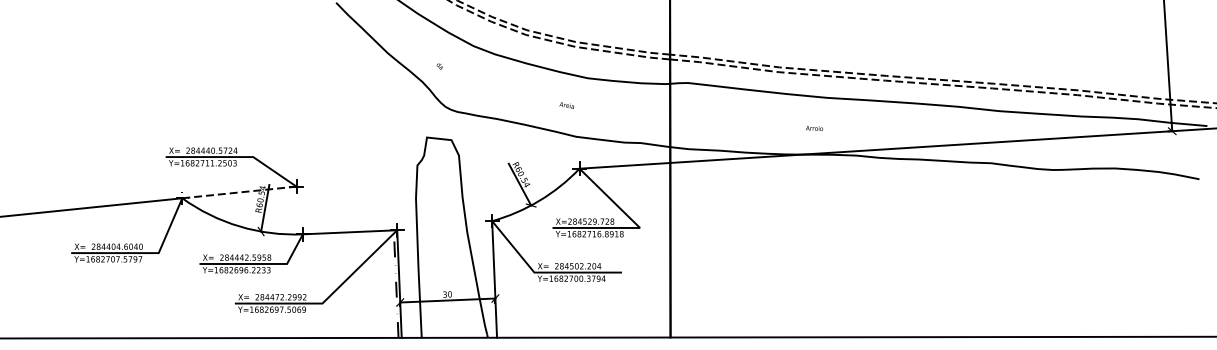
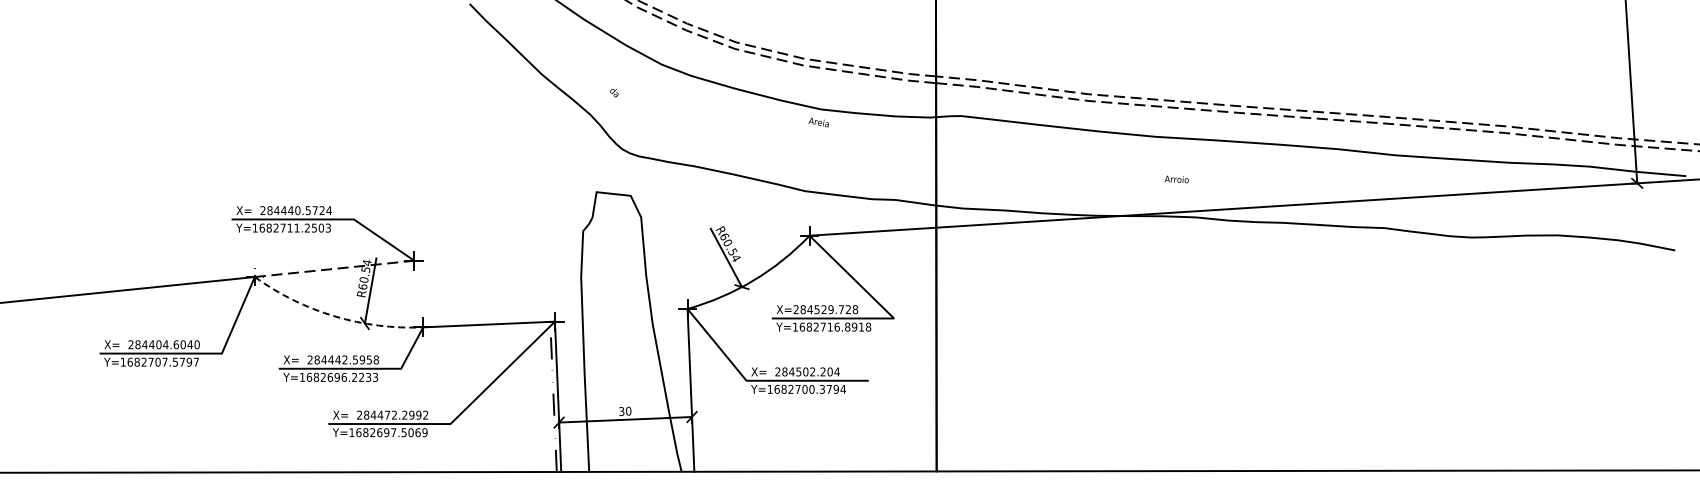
text: (566, 105) -> (818, 122), moved
text: (814, 128) -> (1176, 179), moved
arc: (239, 226) -> (334, 316), solid -> dashed

